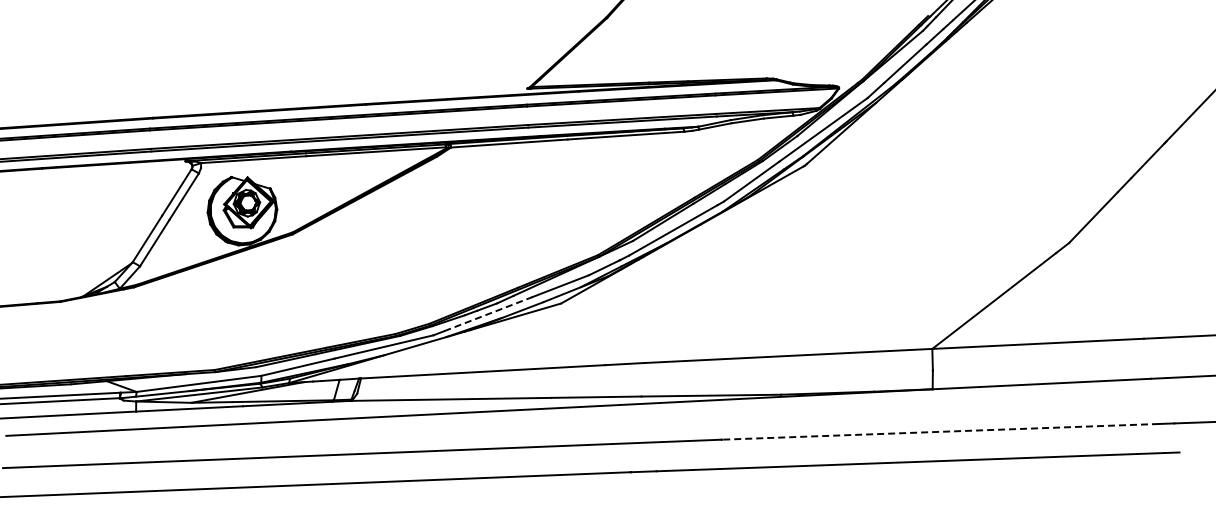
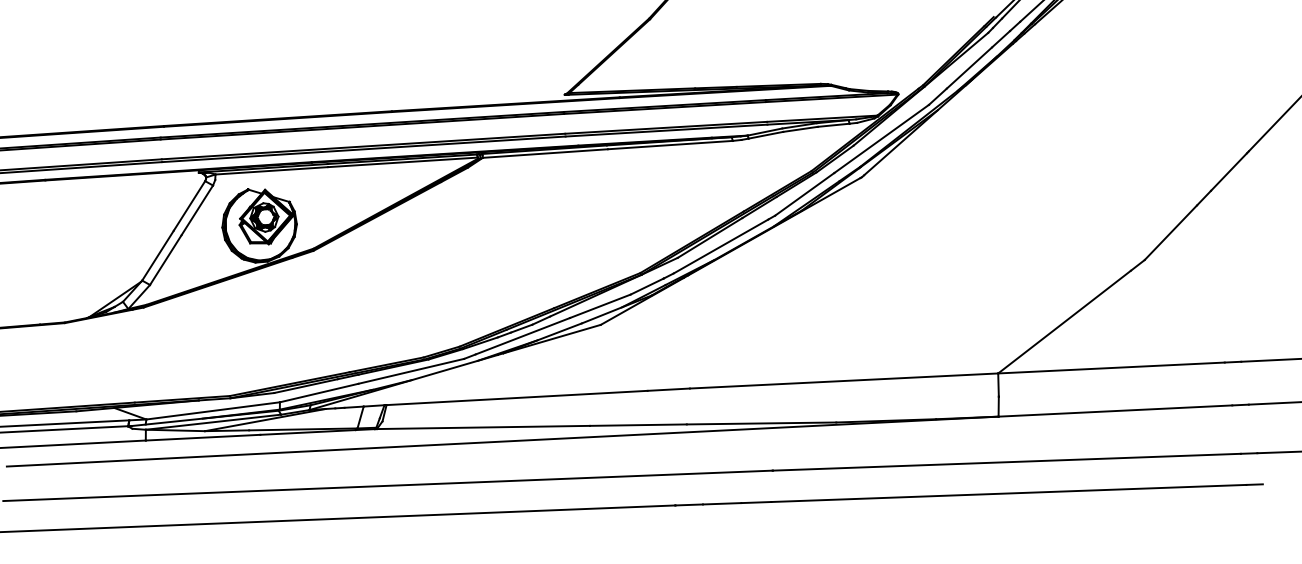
line: (488, 313) -> (523, 335), dashed -> solid
line: (940, 431) -> (1006, 461), dashed -> solid

